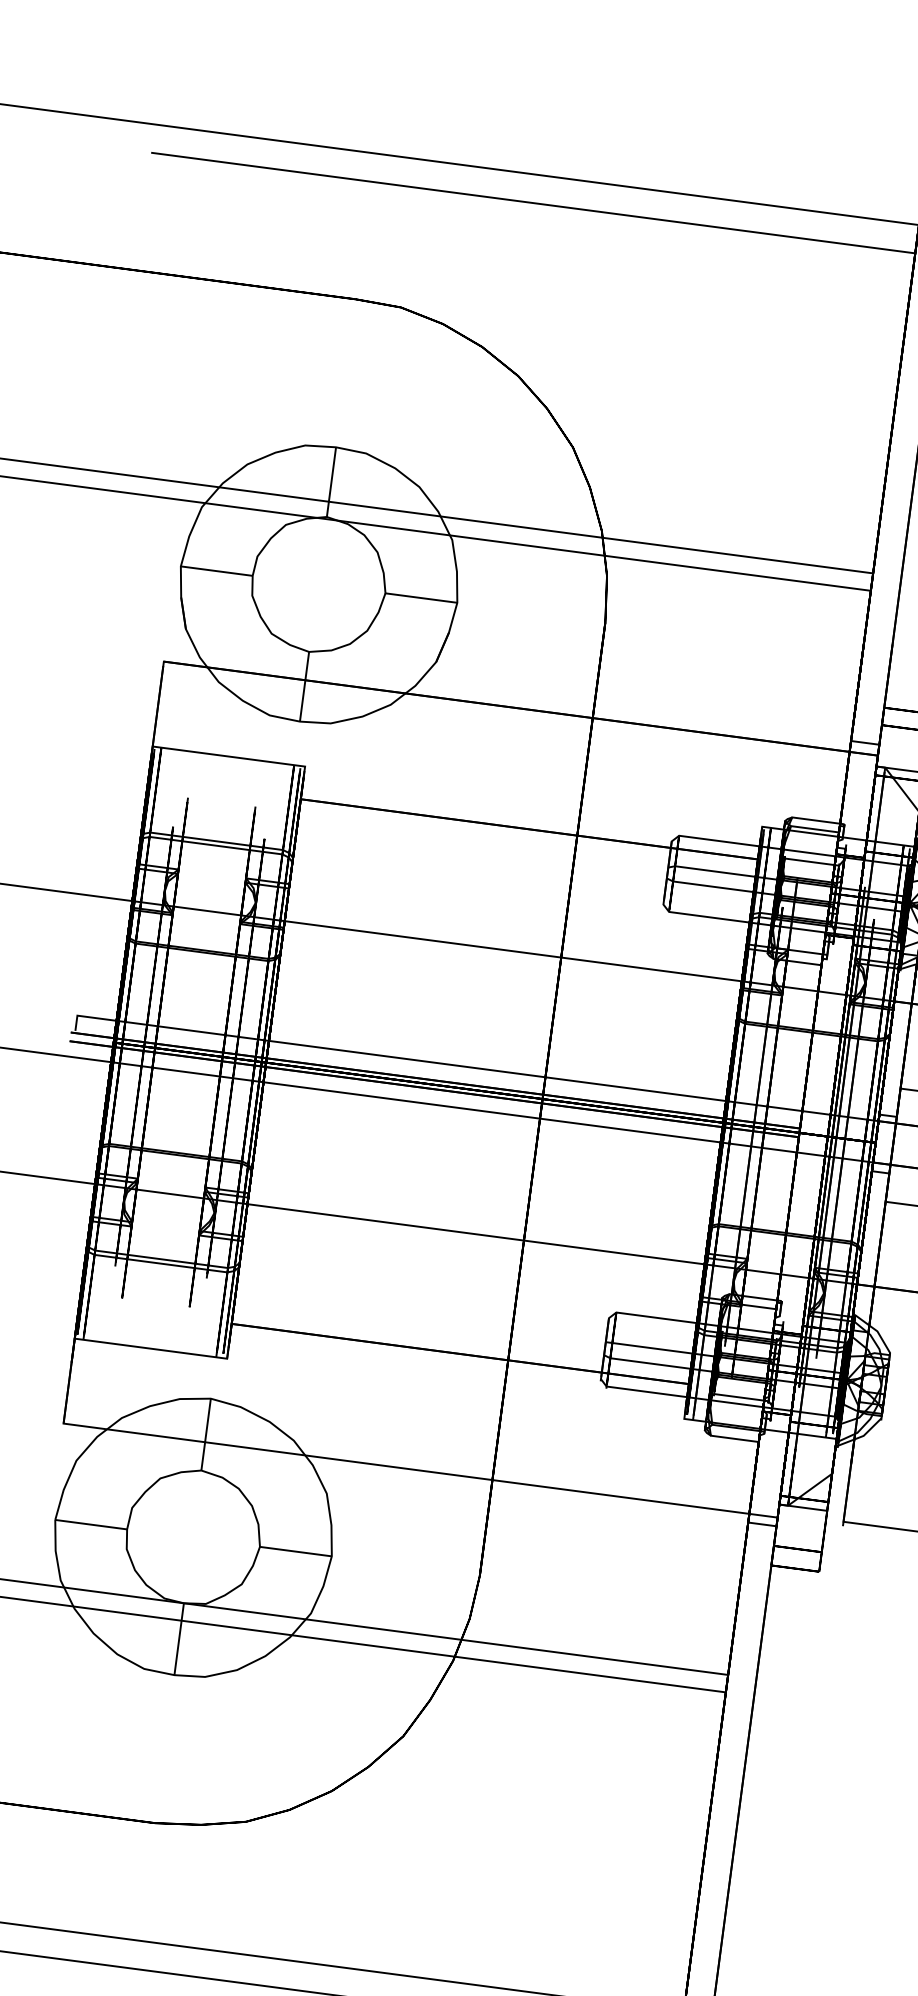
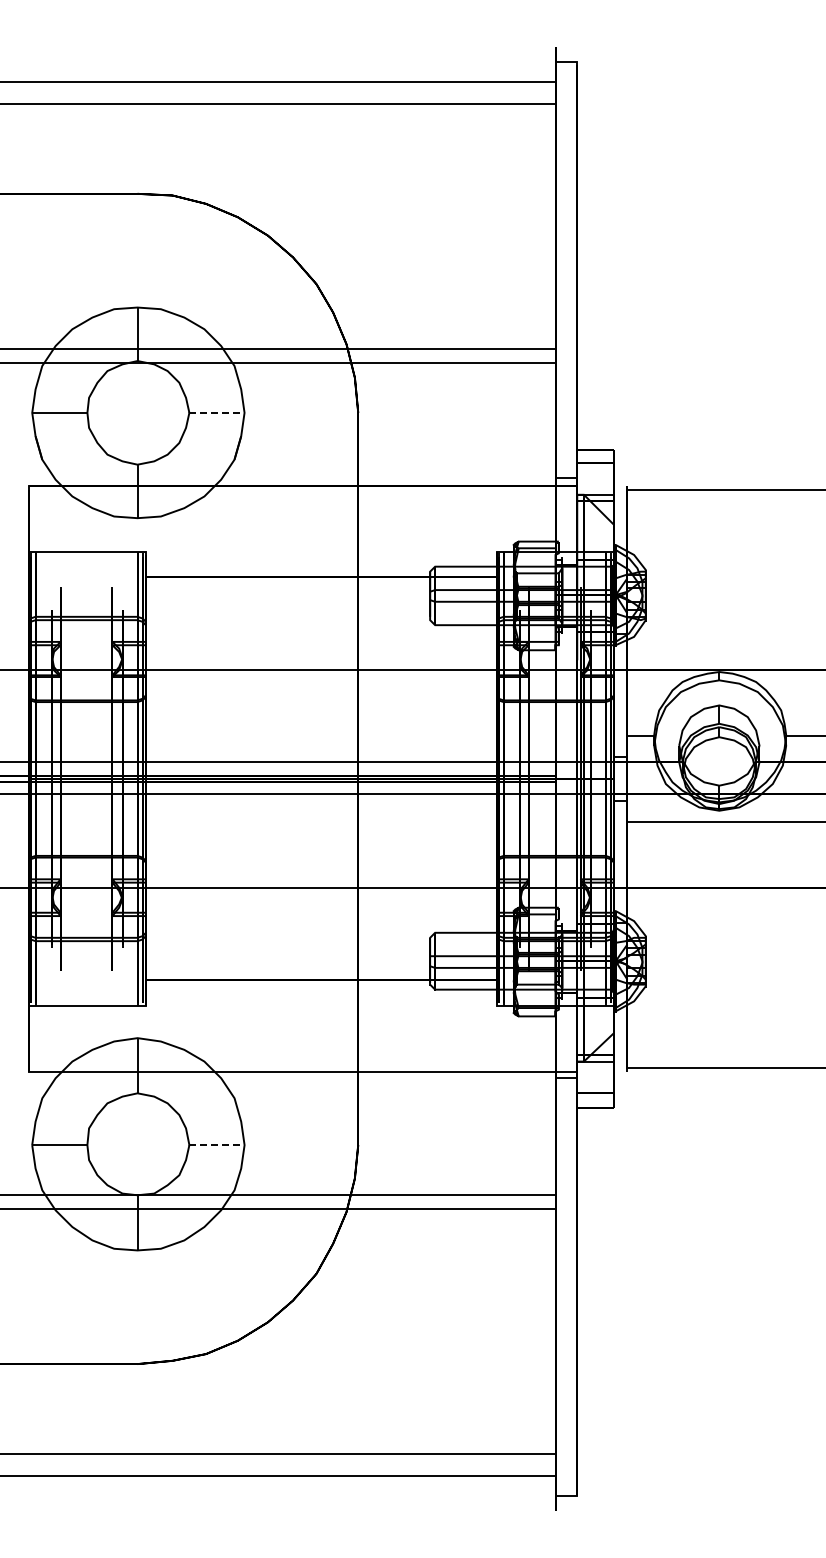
line: (420, 597) -> (216, 412), solid -> dashed
line: (296, 1552) -> (217, 1145), solid -> dashed

